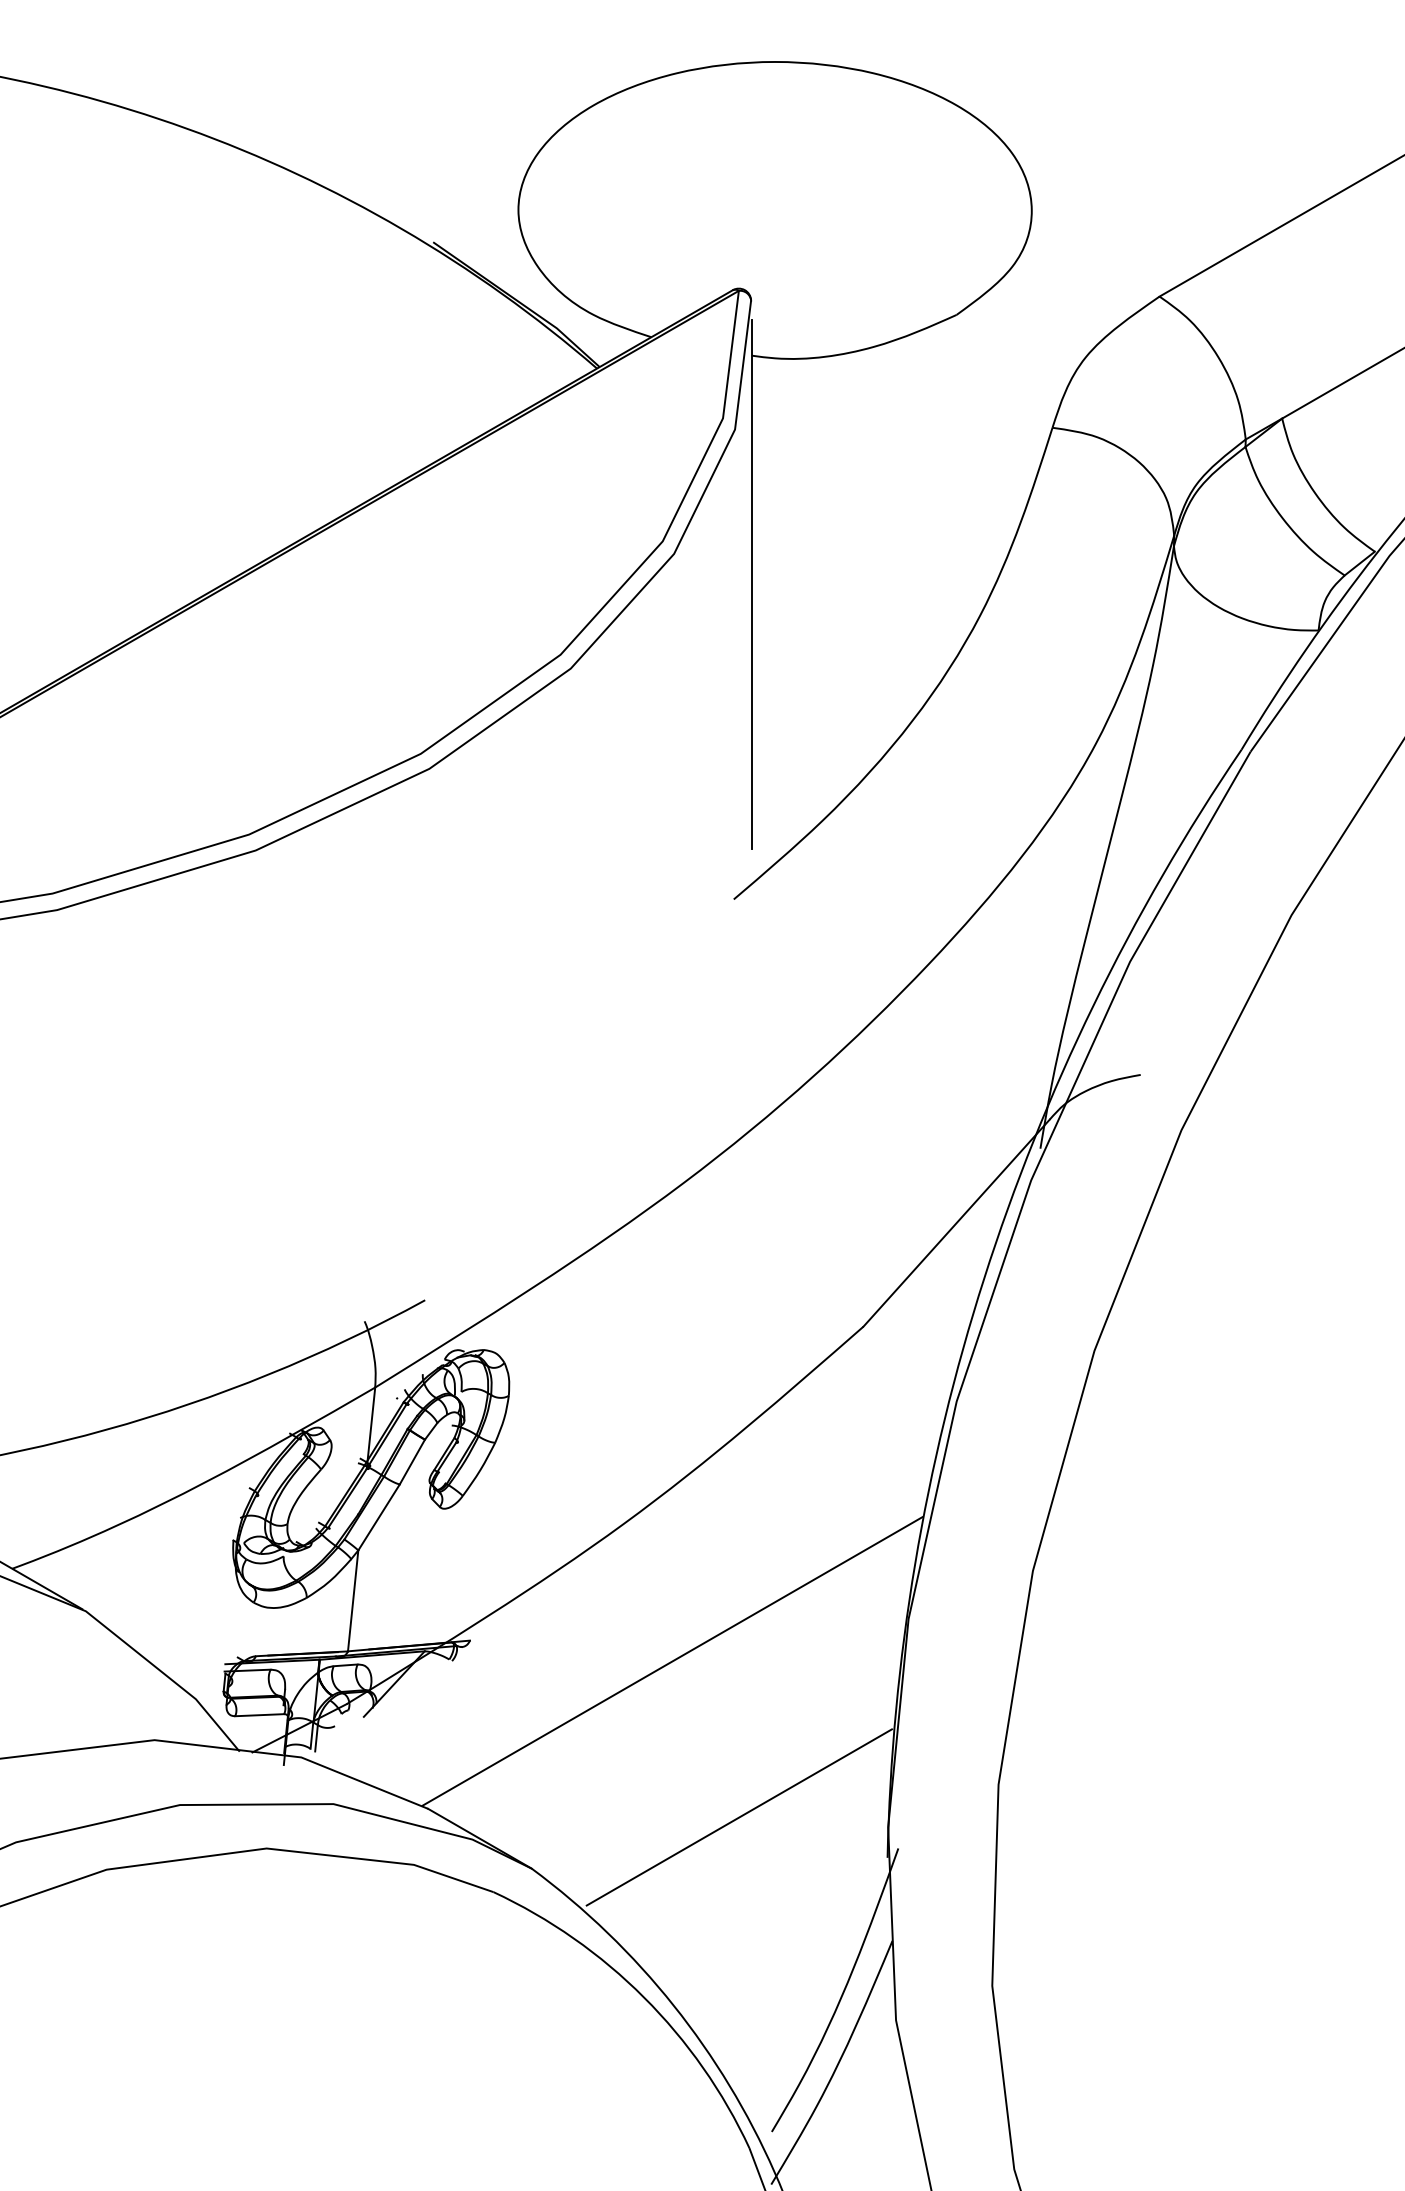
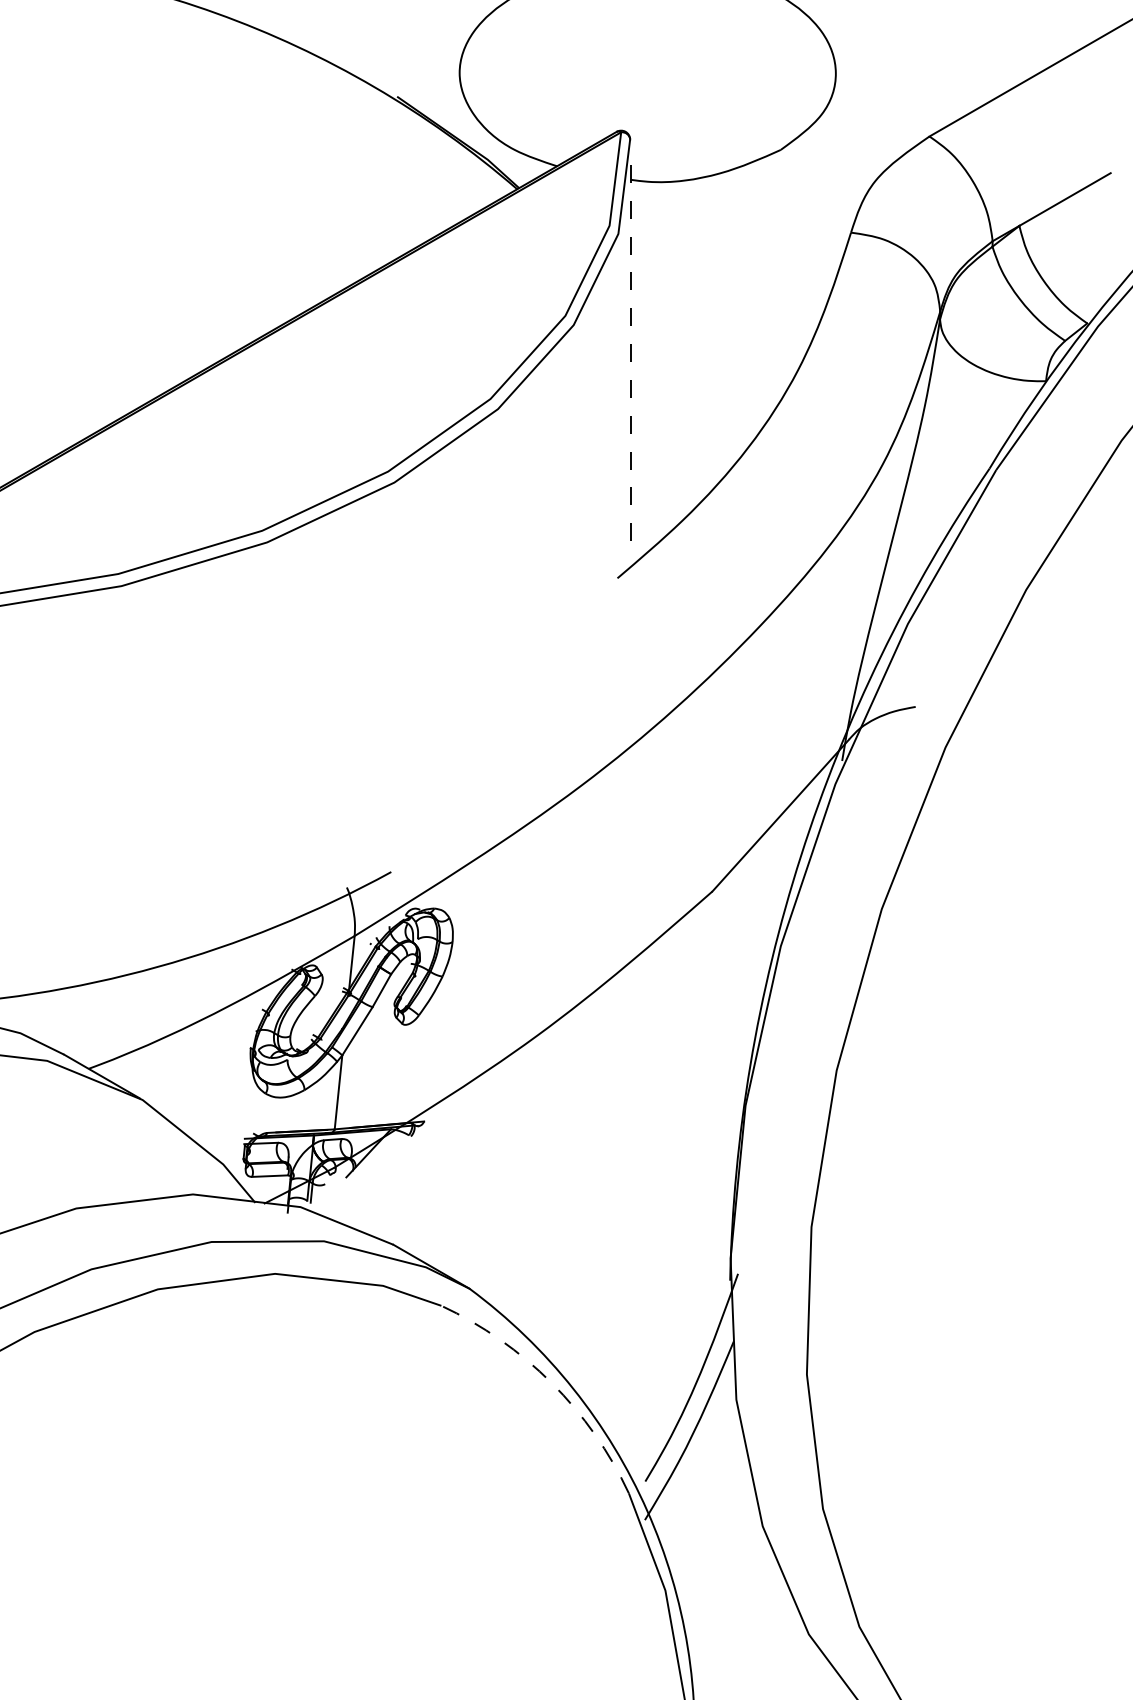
line: (751, 584) -> (630, 347), solid -> dashed
line: (672, 1661) -> (572, 1136), removed
line: (739, 1816) -> (621, 1250), removed
arc: (643, 1998) -> (551, 1383), solid -> dashed

